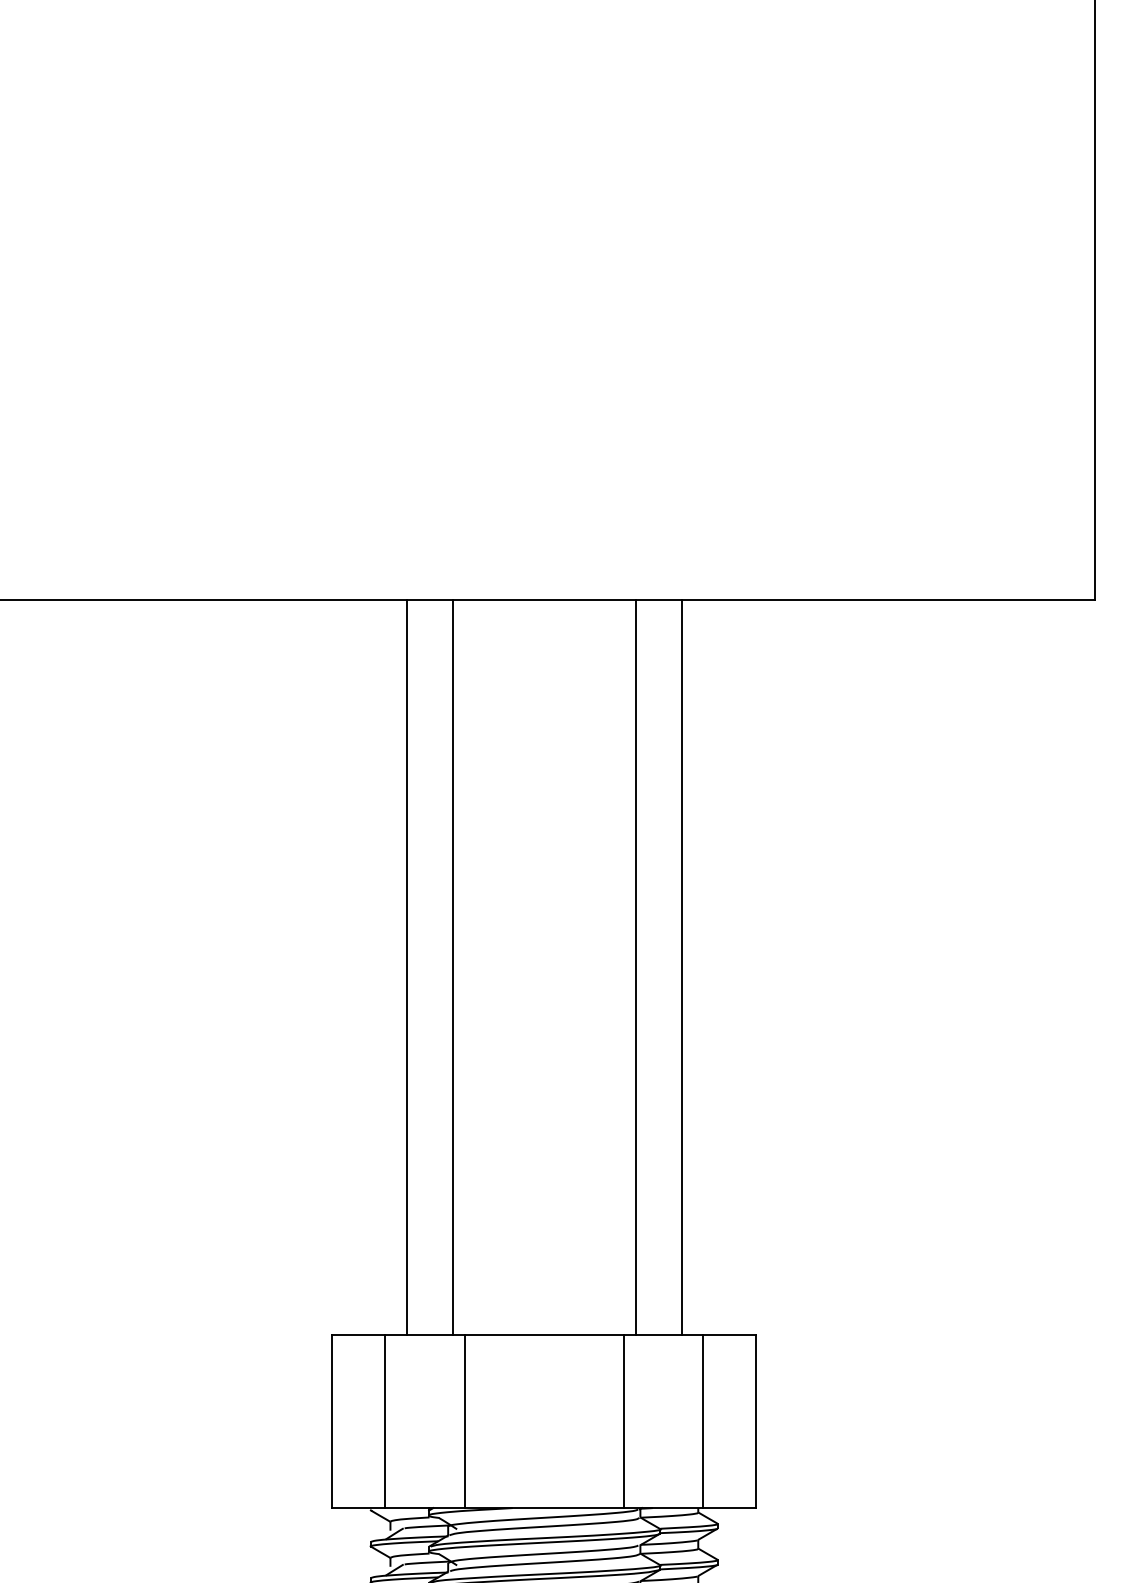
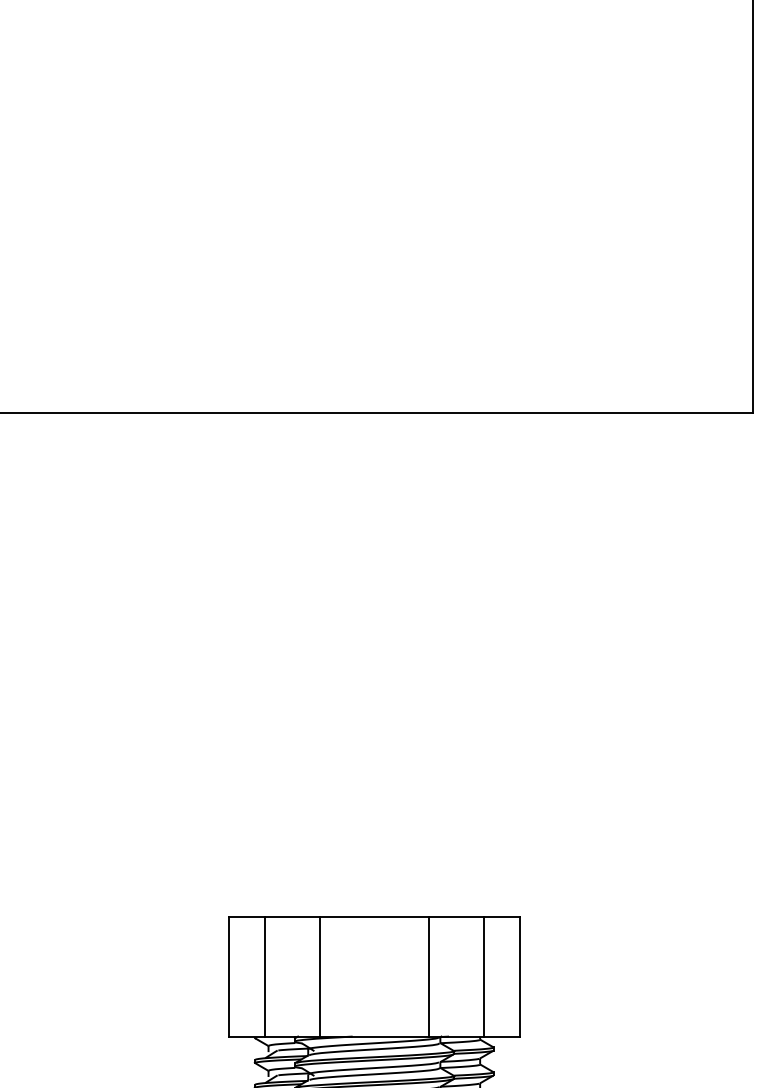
line: (406, 966) -> (279, 664), removed
line: (452, 966) -> (311, 664), removed
line: (636, 966) -> (437, 664), removed
line: (681, 966) -> (468, 664), removed

